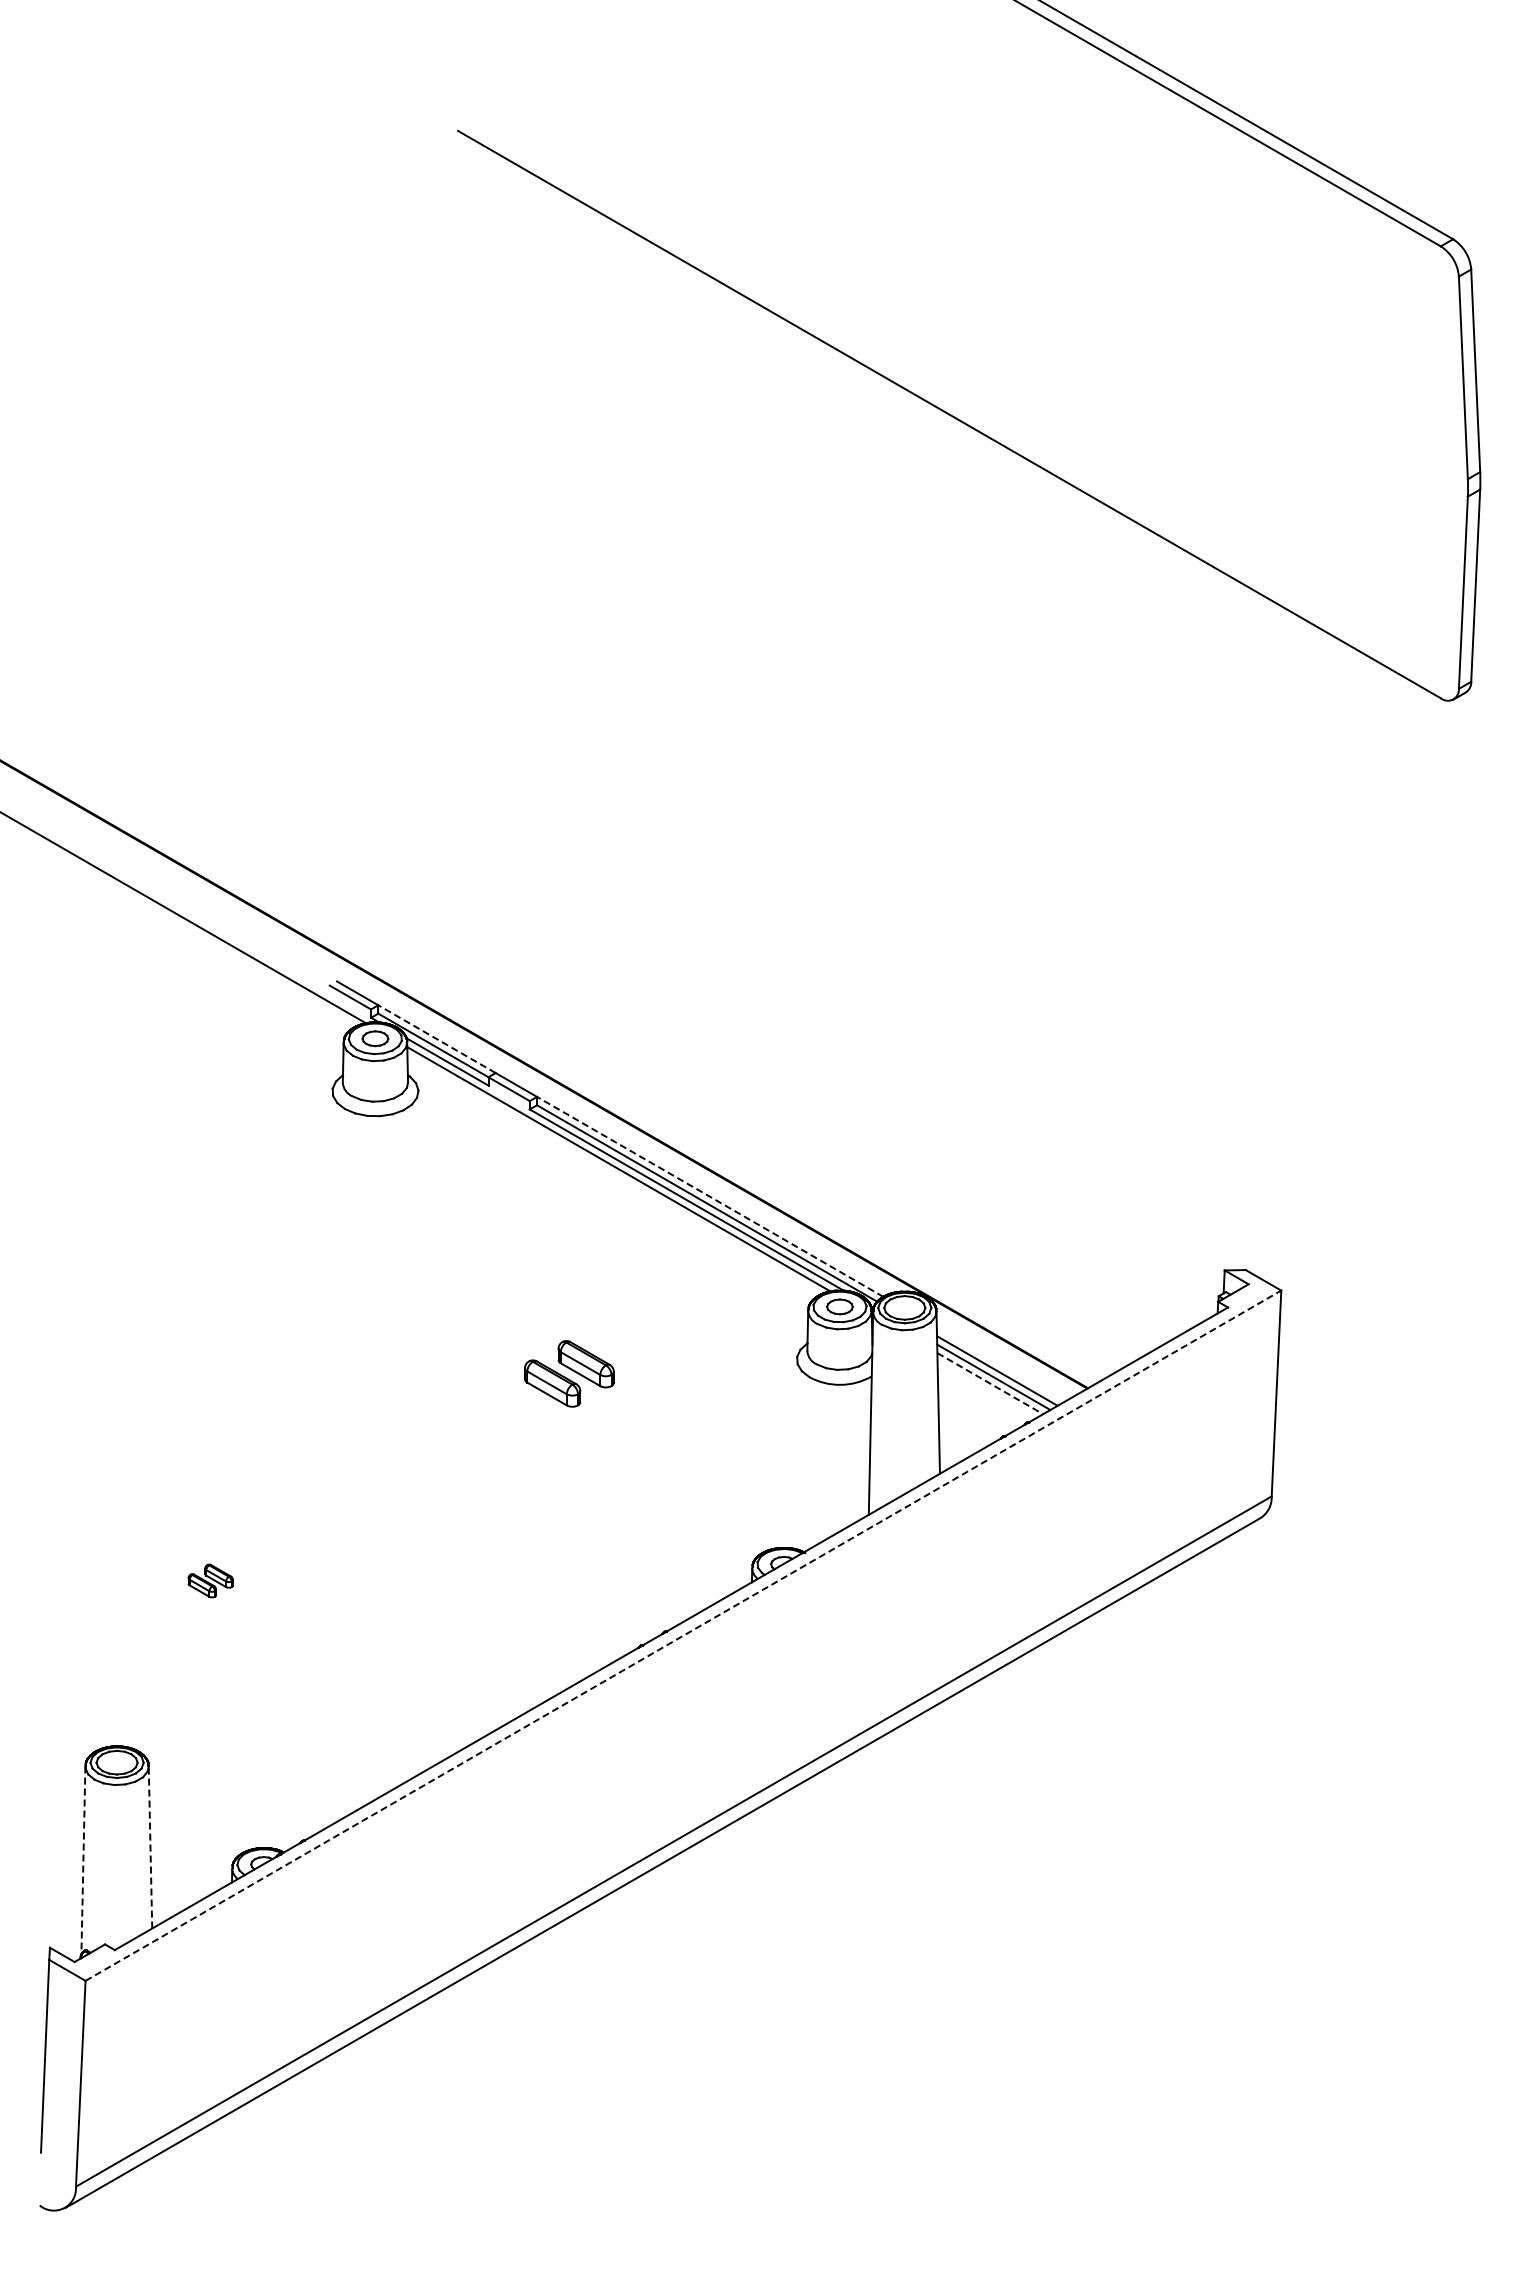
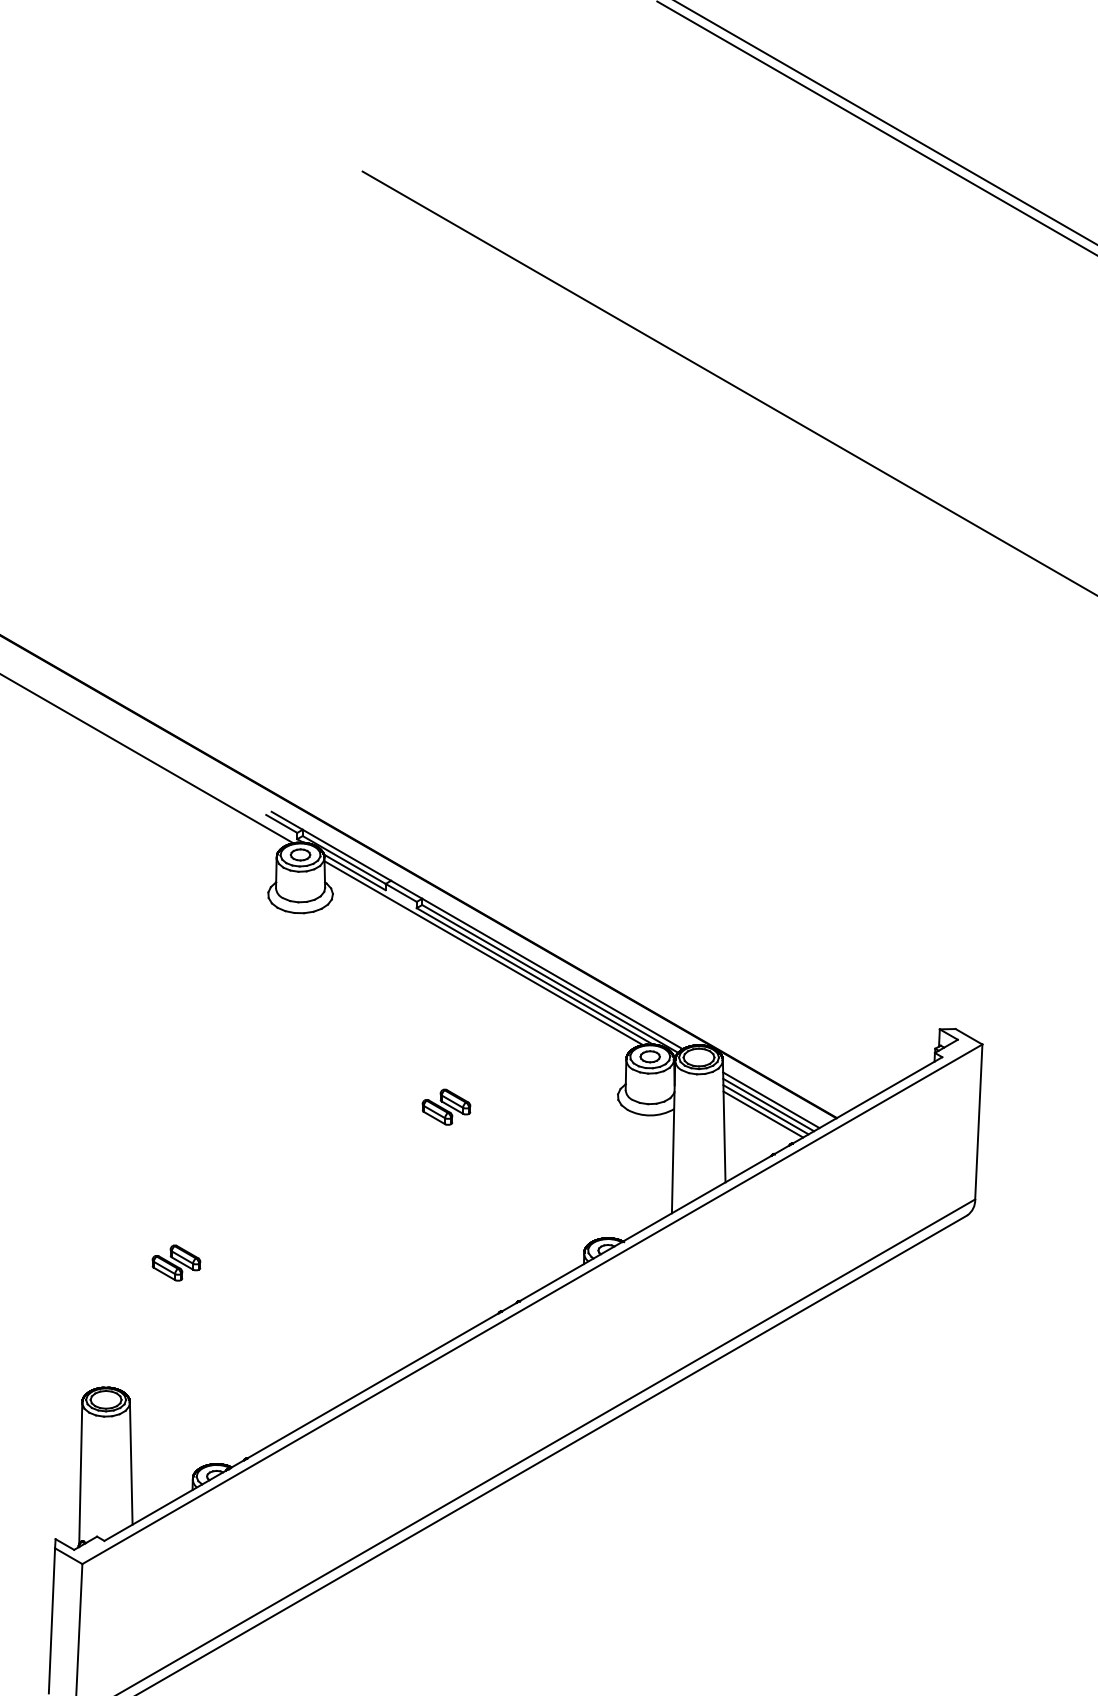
line: (437, 1039) -> (347, 855), dashed -> solid
line: (709, 1196) -> (552, 973), dashed -> solid
line: (1000, 1364) -> (771, 1100), added
part: (568, 1373) -> (445, 1106), size x0.71
line: (990, 1383) -> (763, 1114), dashed -> solid
part: (210, 1580) -> (176, 1262), size x1.43
line: (683, 1635) -> (532, 1304), dashed -> solid
line: (150, 1847) -> (131, 1463), dashed -> solid
line: (83, 1861) -> (80, 1474), dashed -> solid

